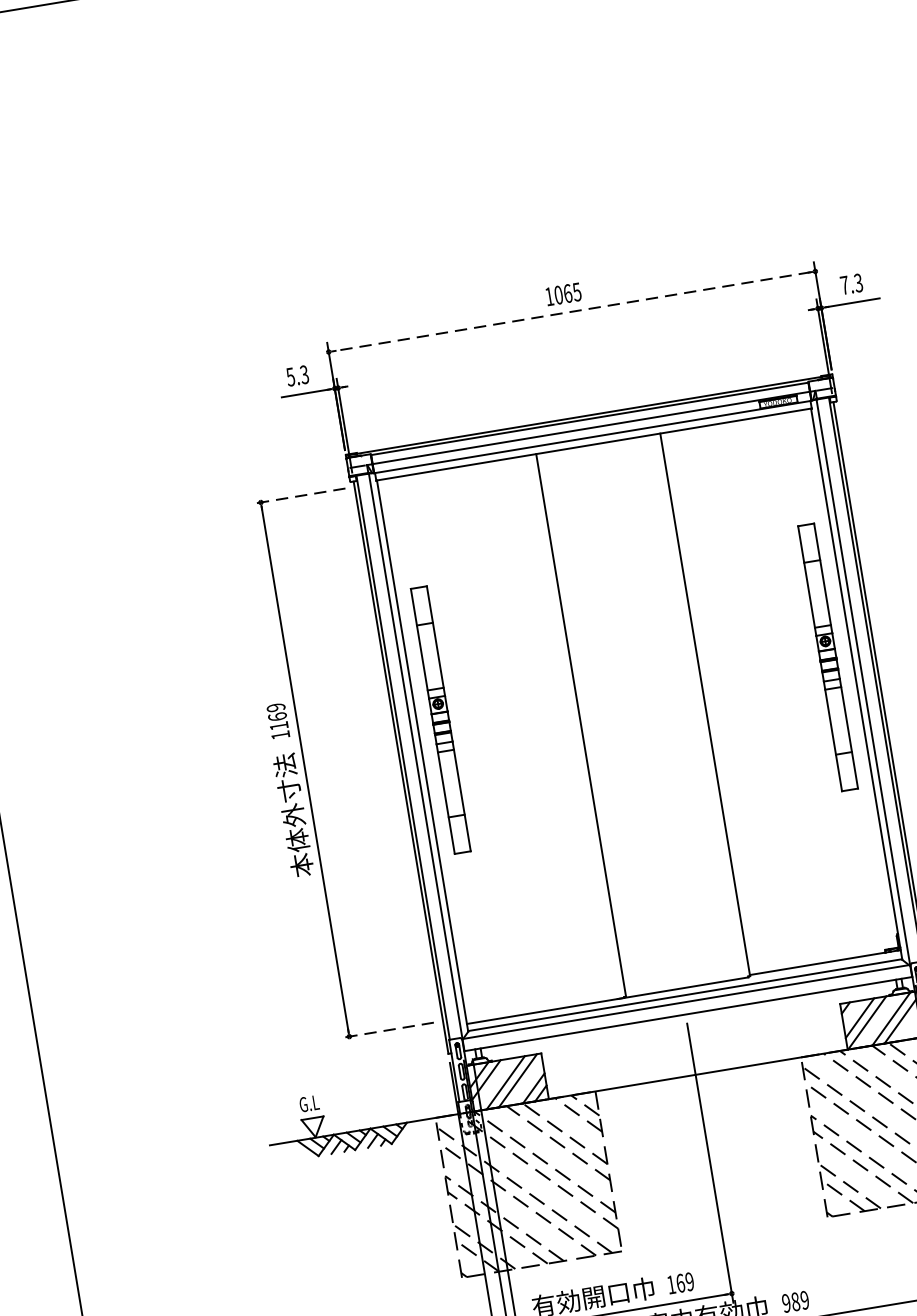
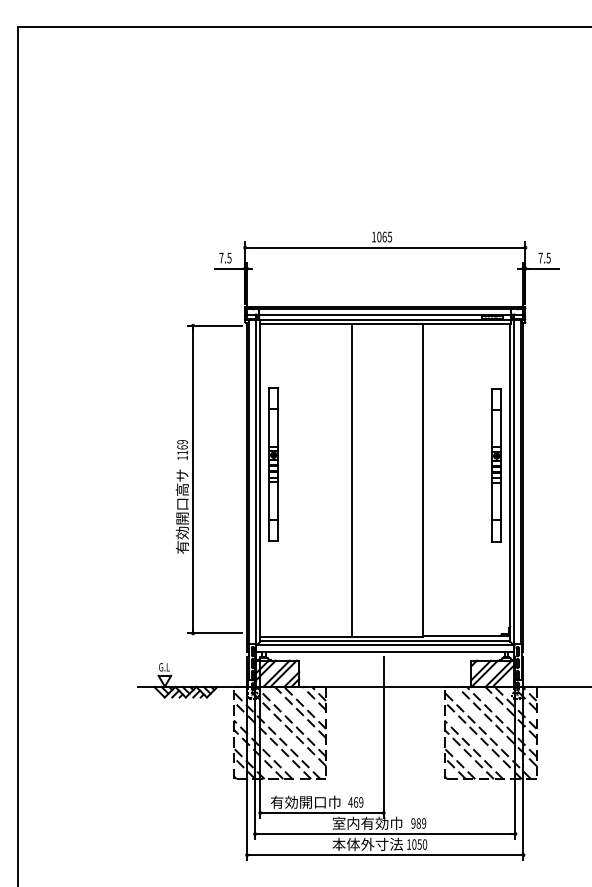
text: (858, 282) -> (548, 257), 7.3 -> 7.5
line: (572, 311) -> (385, 247), dashed -> solid
text: (297, 374) -> (225, 257), 5.3 -> 7.5
line: (297, 496) -> (214, 325), dashed -> solid
text: (294, 828) -> (181, 511), 本体外寸法 -> 有効開口高サ
line: (386, 1030) -> (214, 633), dashed -> solid
text: (671, 1284) -> (350, 802), 169 -> 469

